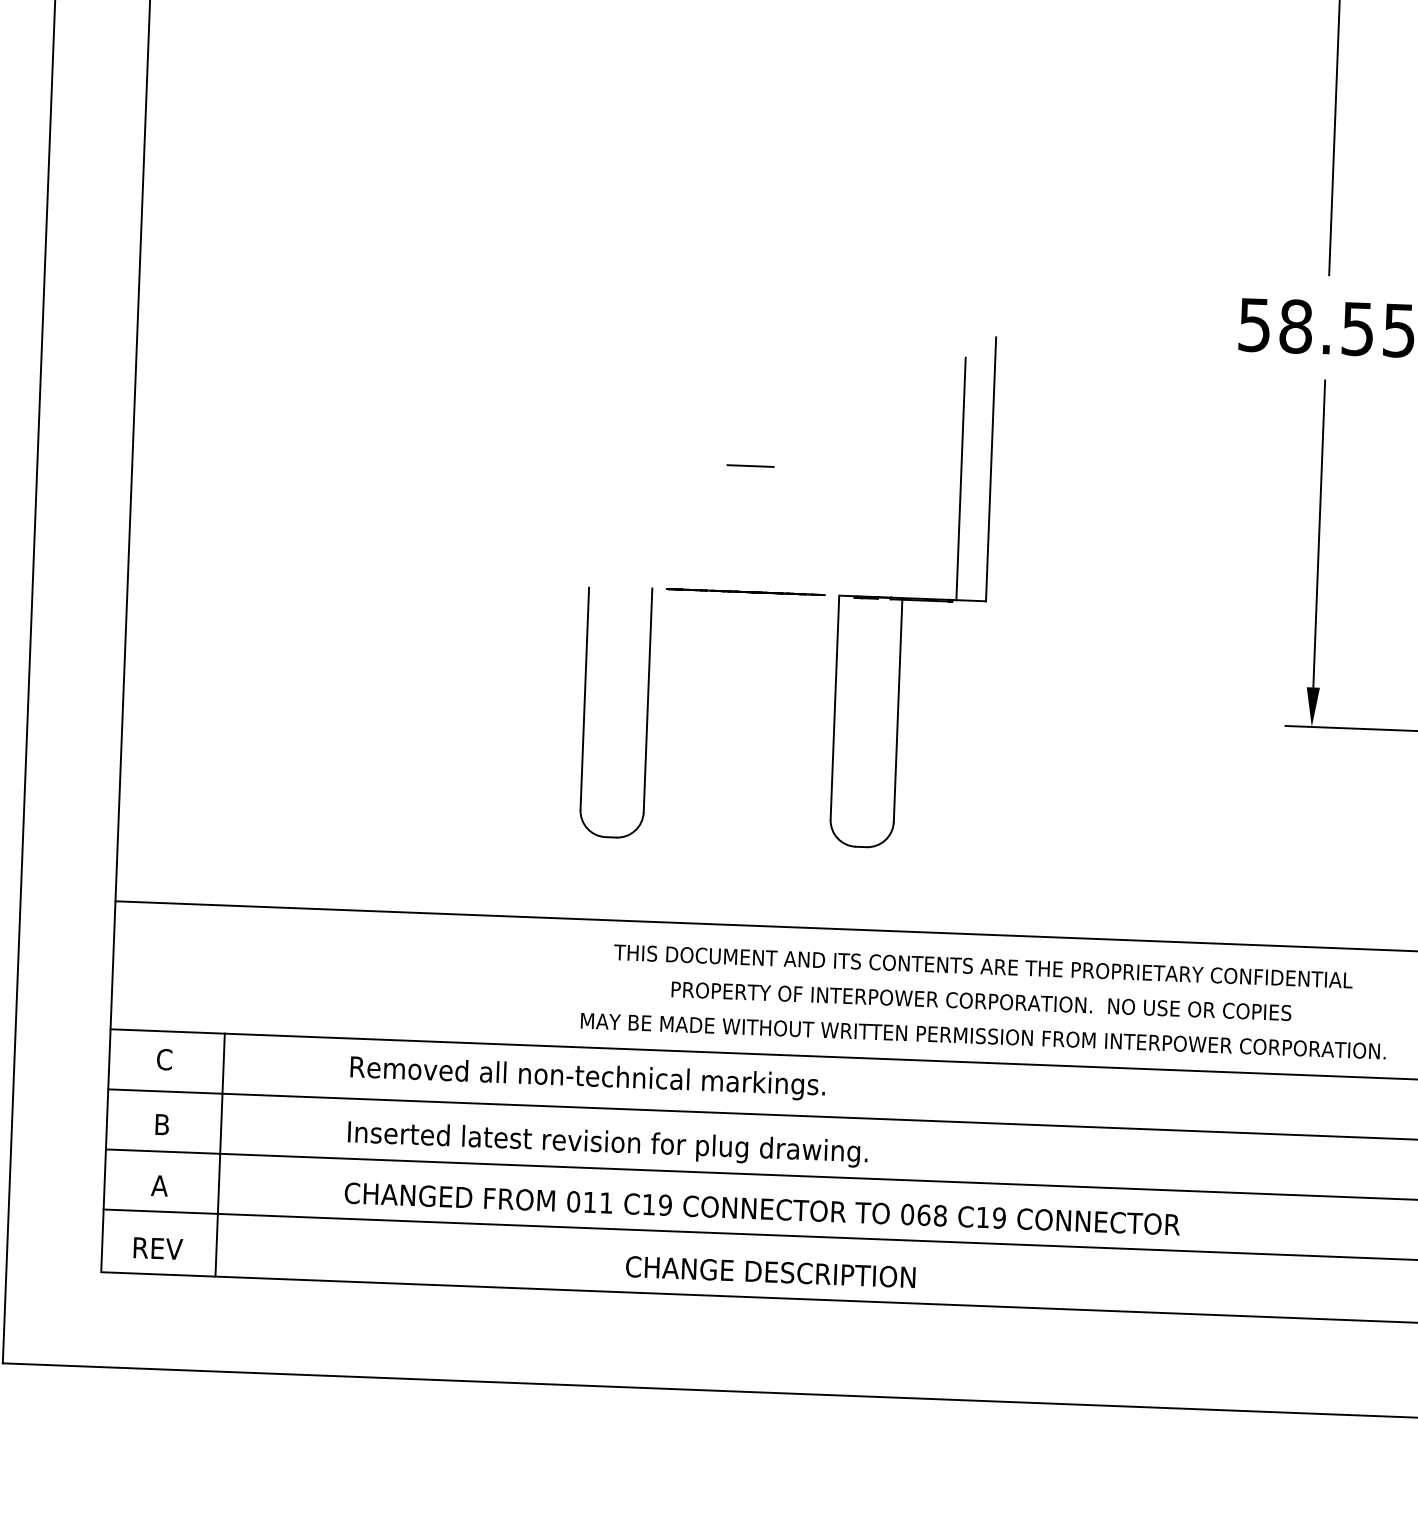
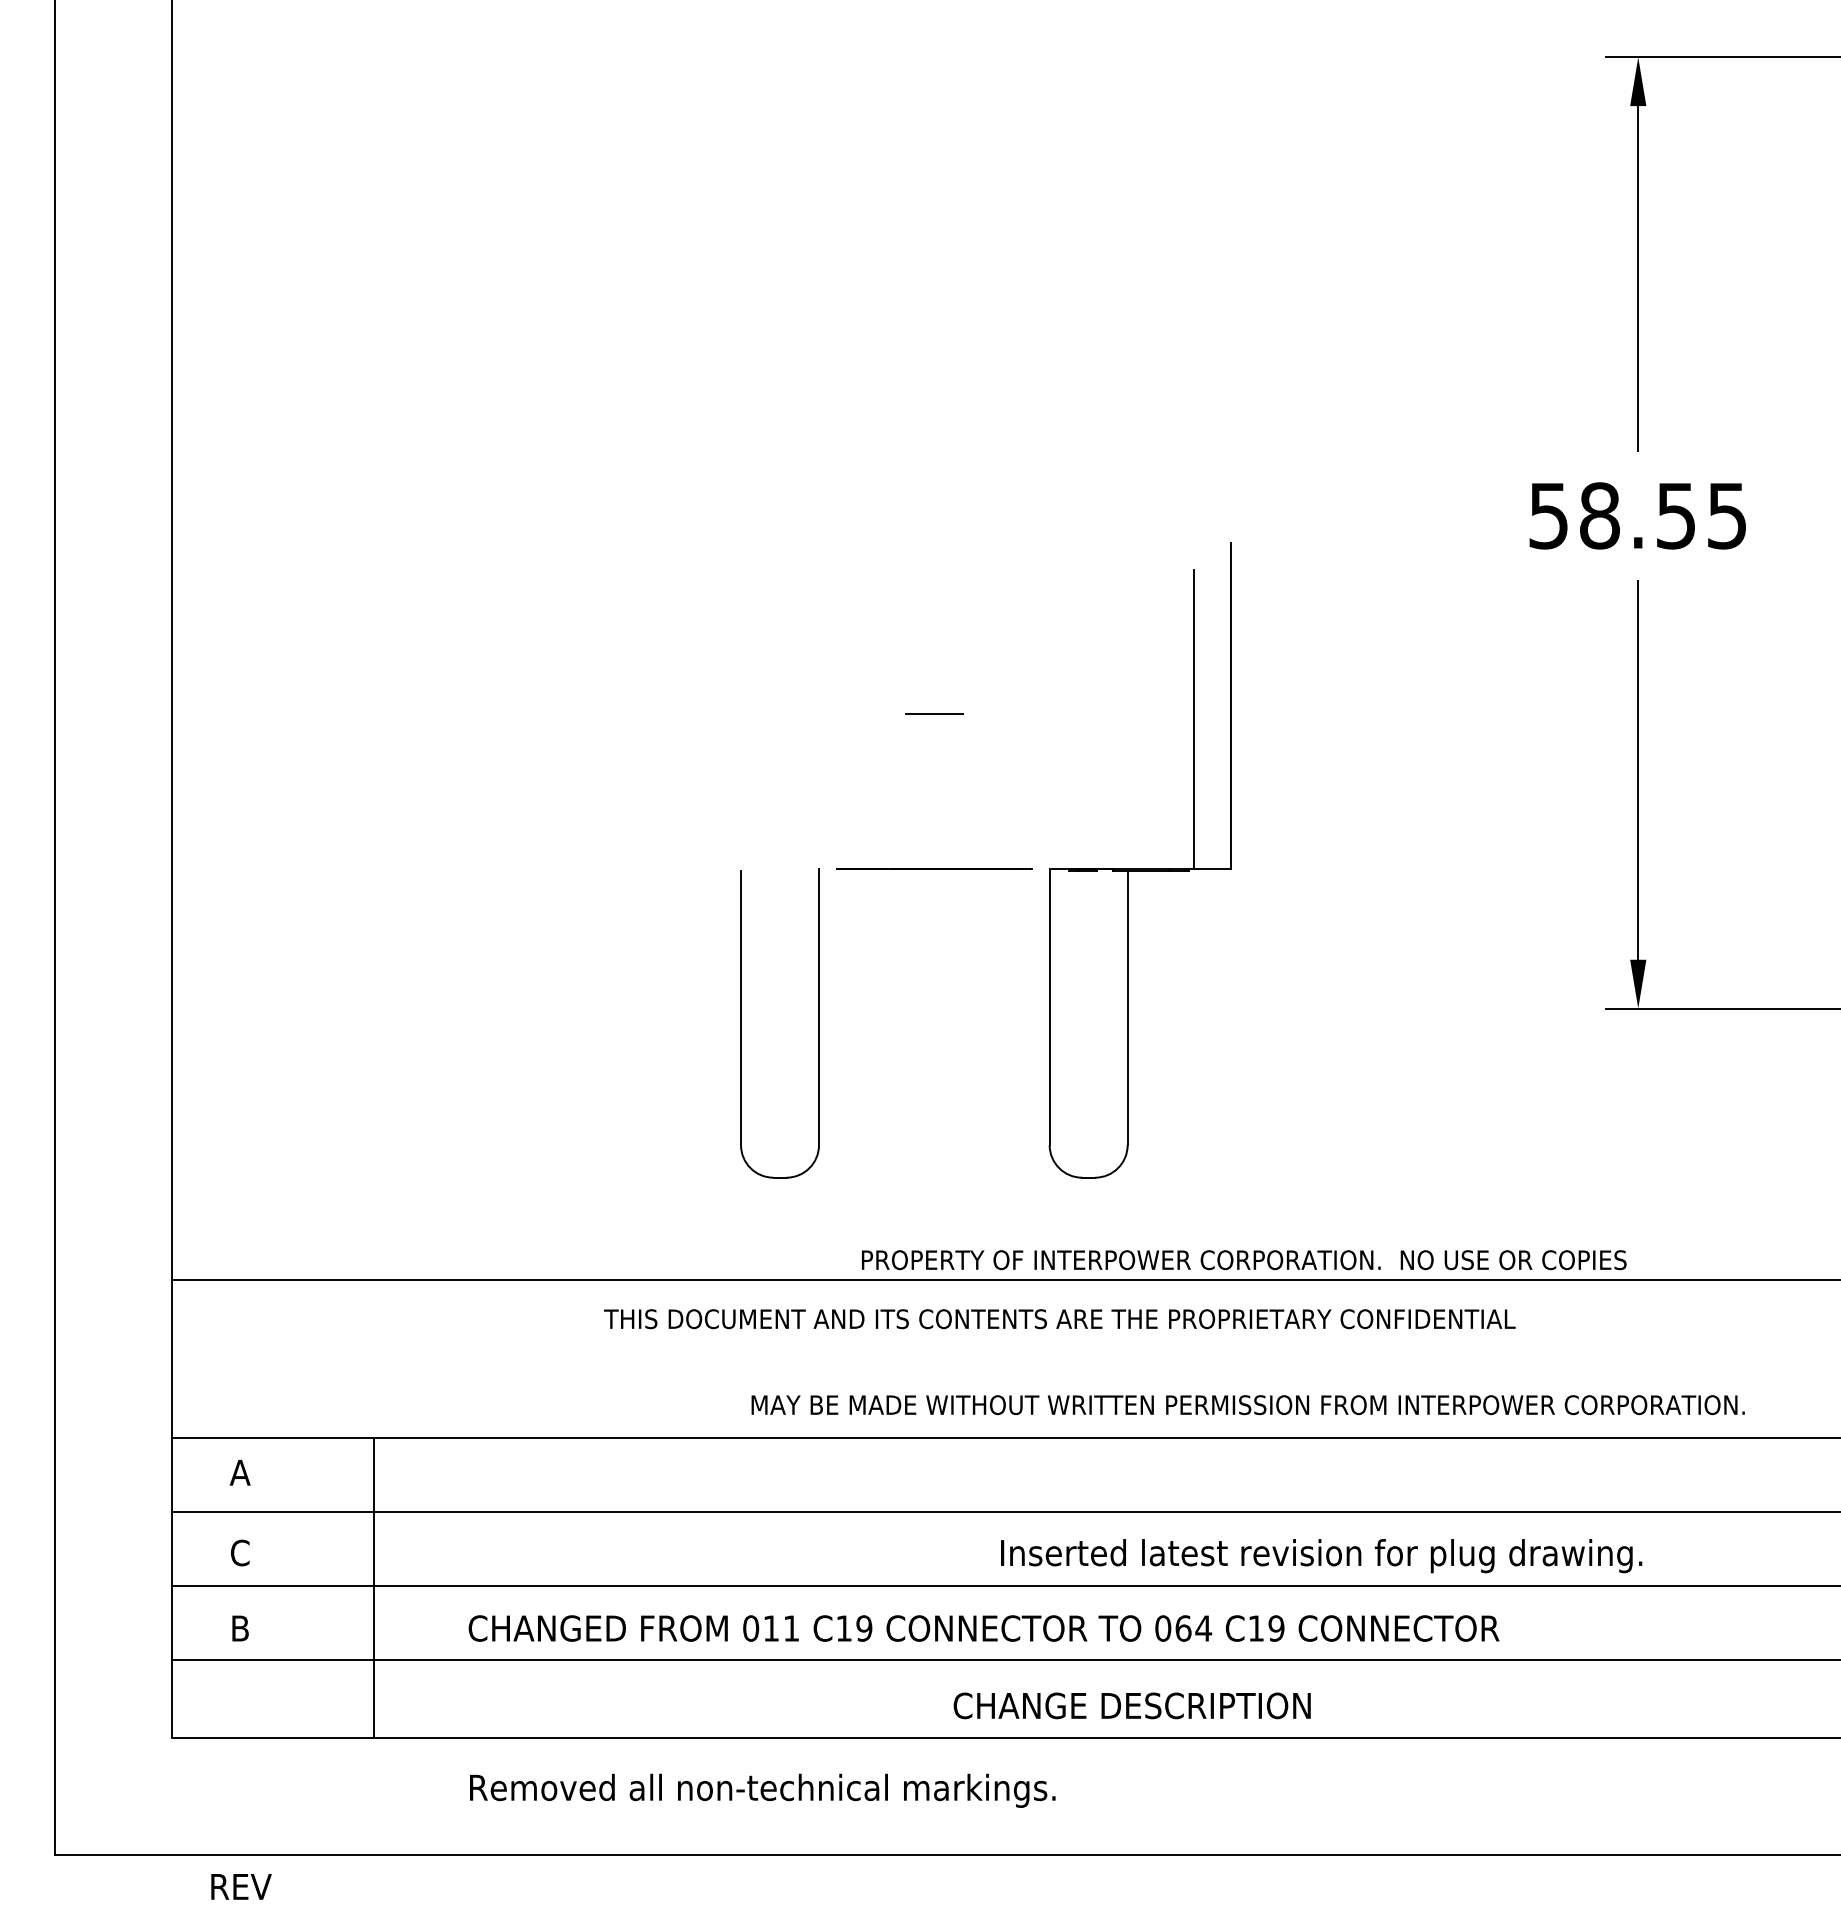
text: (983, 966) -> (1059, 1319), moved
text: (981, 1001) -> (1244, 1260), moved
text: (163, 1059) -> (239, 1472), C -> A
text: (587, 1078) -> (762, 1790), moved
text: (162, 1124) -> (240, 1552), B -> C
text: (607, 1144) -> (1321, 1556), moved
line: (220, 1154) -> (374, 1587), moved
text: (159, 1185) -> (239, 1628), A -> B
text: (940, 1215) -> (1203, 1628), 068 -> 064
text: (158, 1248) -> (241, 1886), moved
text: (770, 1271) -> (1131, 1705), moved

